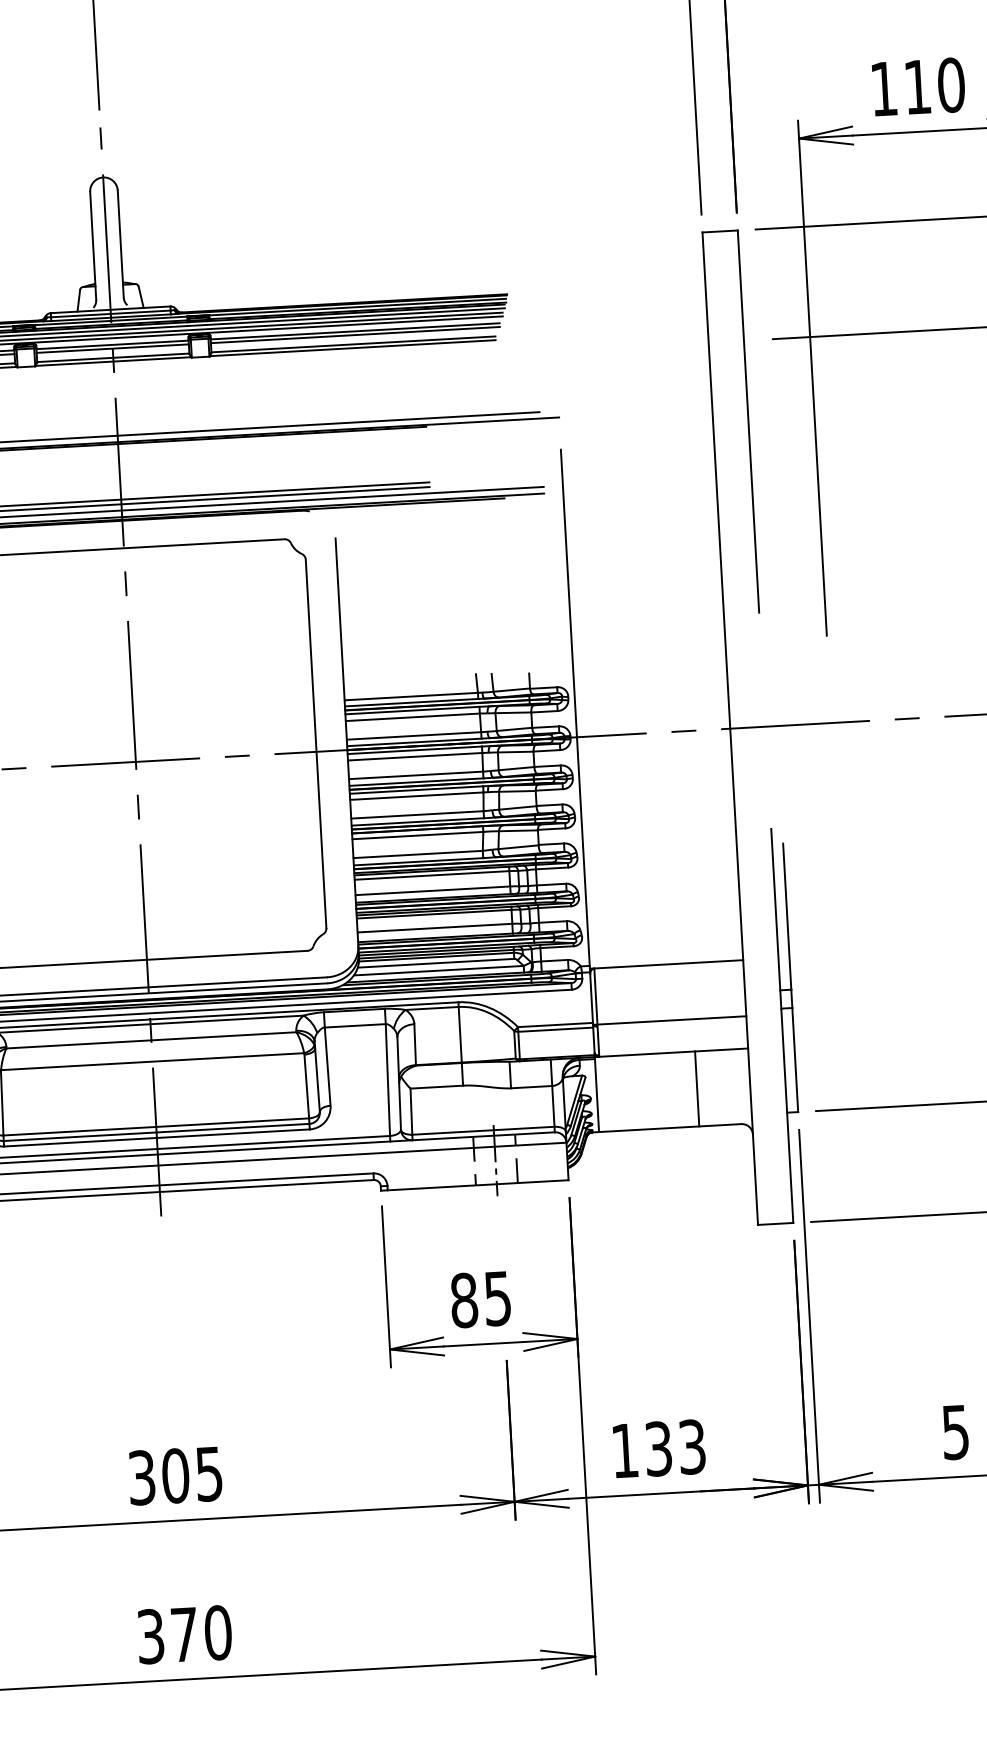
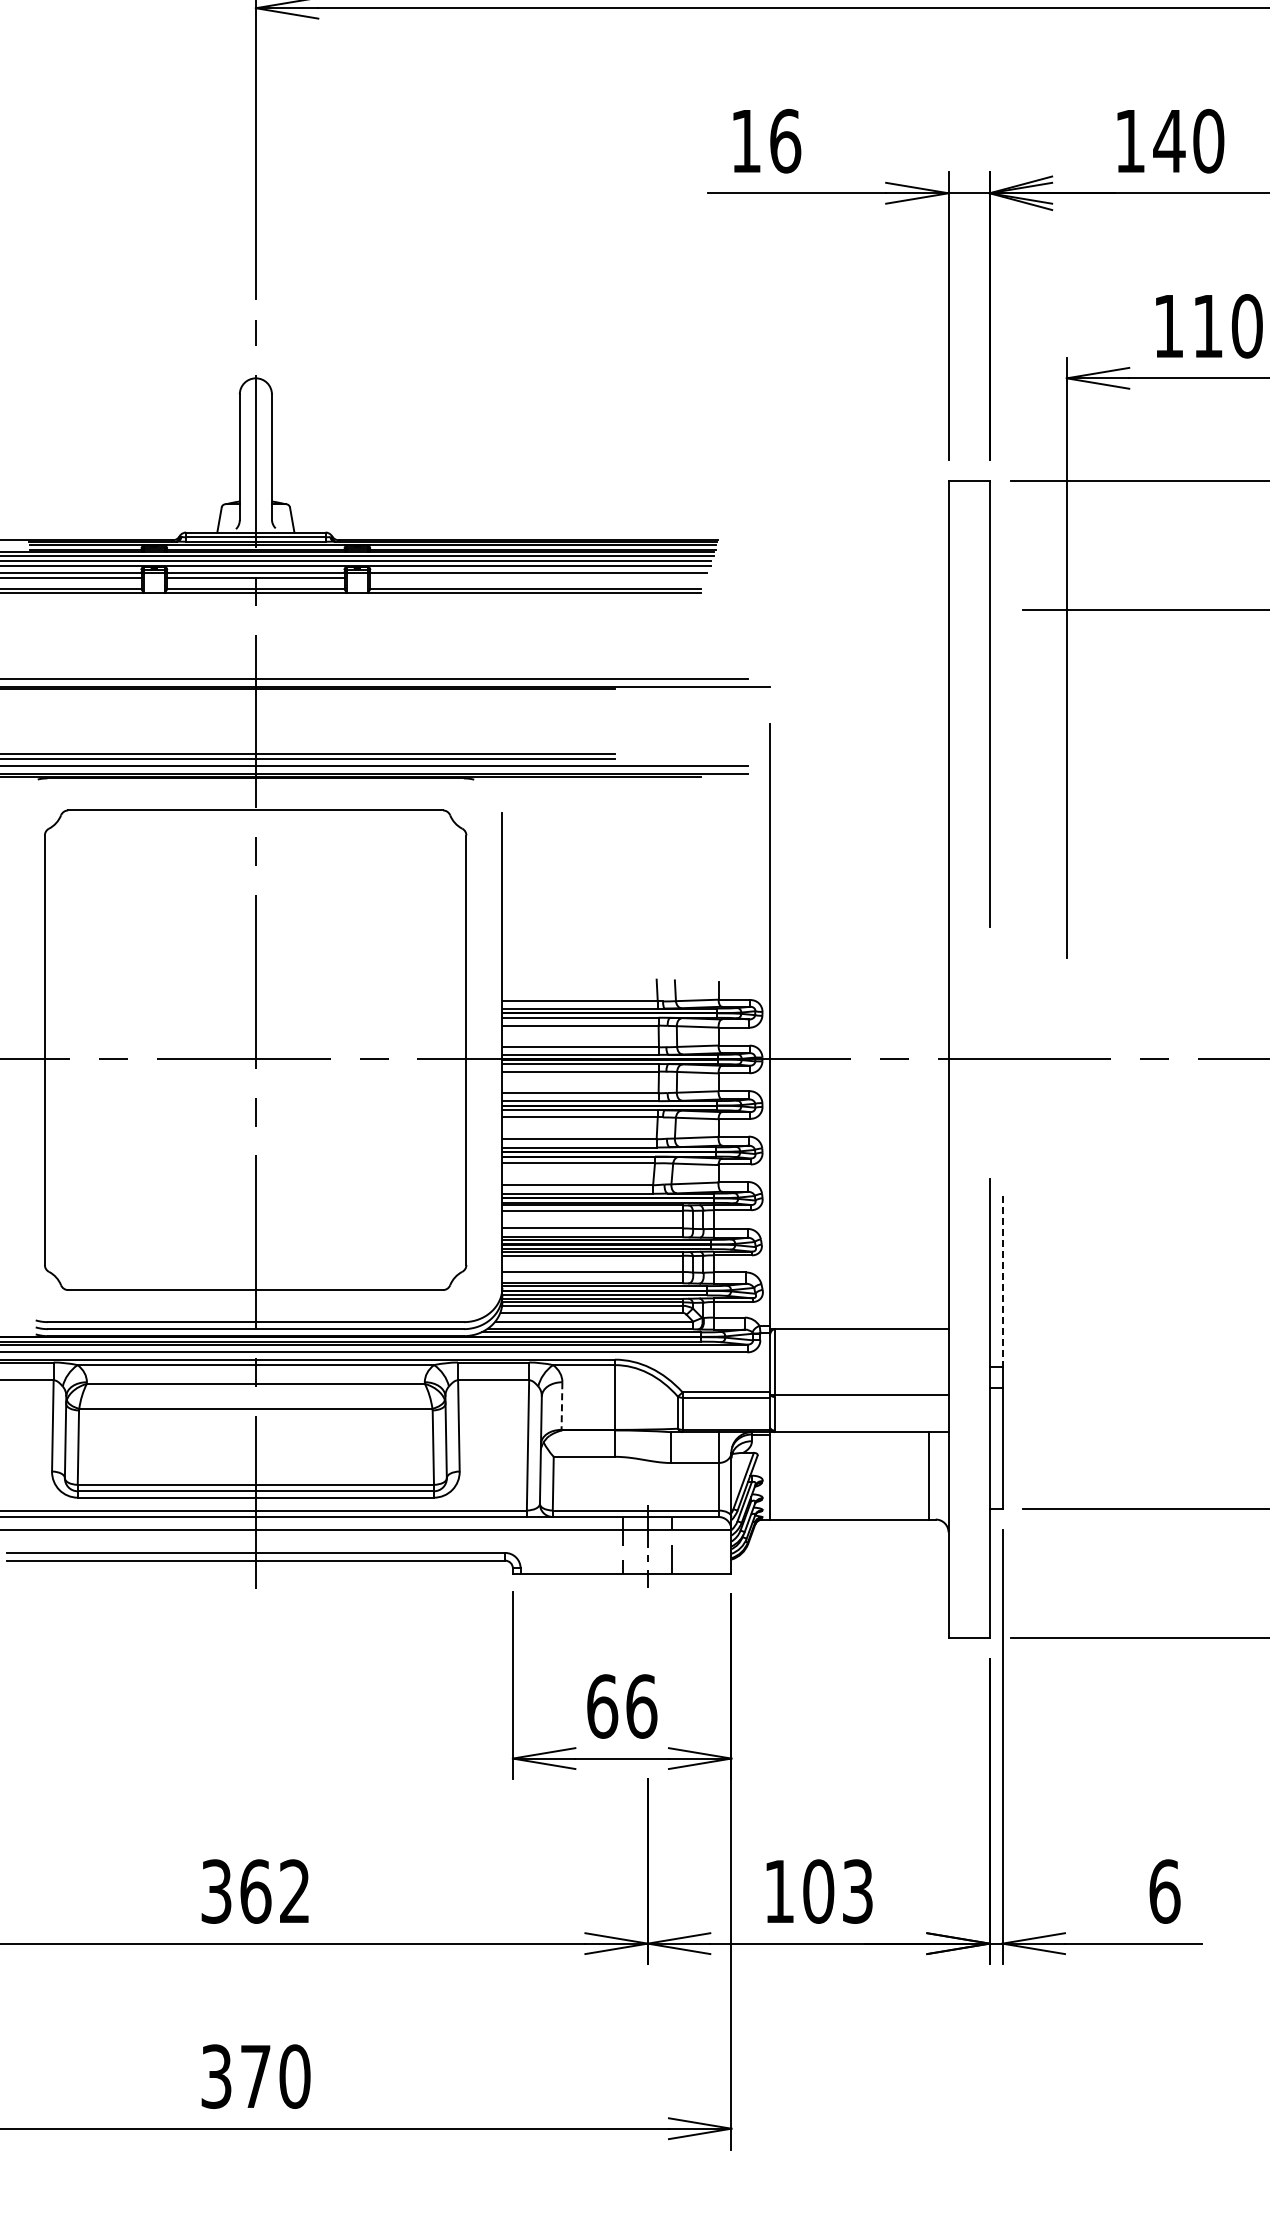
line: (355, 334) -> (538, 577), removed
line: (787, 917) -> (1002, 1282), solid -> dashed
line: (414, 1045) -> (561, 1406), solid -> dashed
line: (696, 1088) -> (928, 1475), moved
text: (481, 1299) -> (622, 1706), 85 -> 66
text: (955, 1432) -> (1164, 1891), 5 -> 6
text: (658, 1448) -> (818, 1891), 133 -> 103
text: (191, 1474) -> (274, 1891), 305 -> 362

